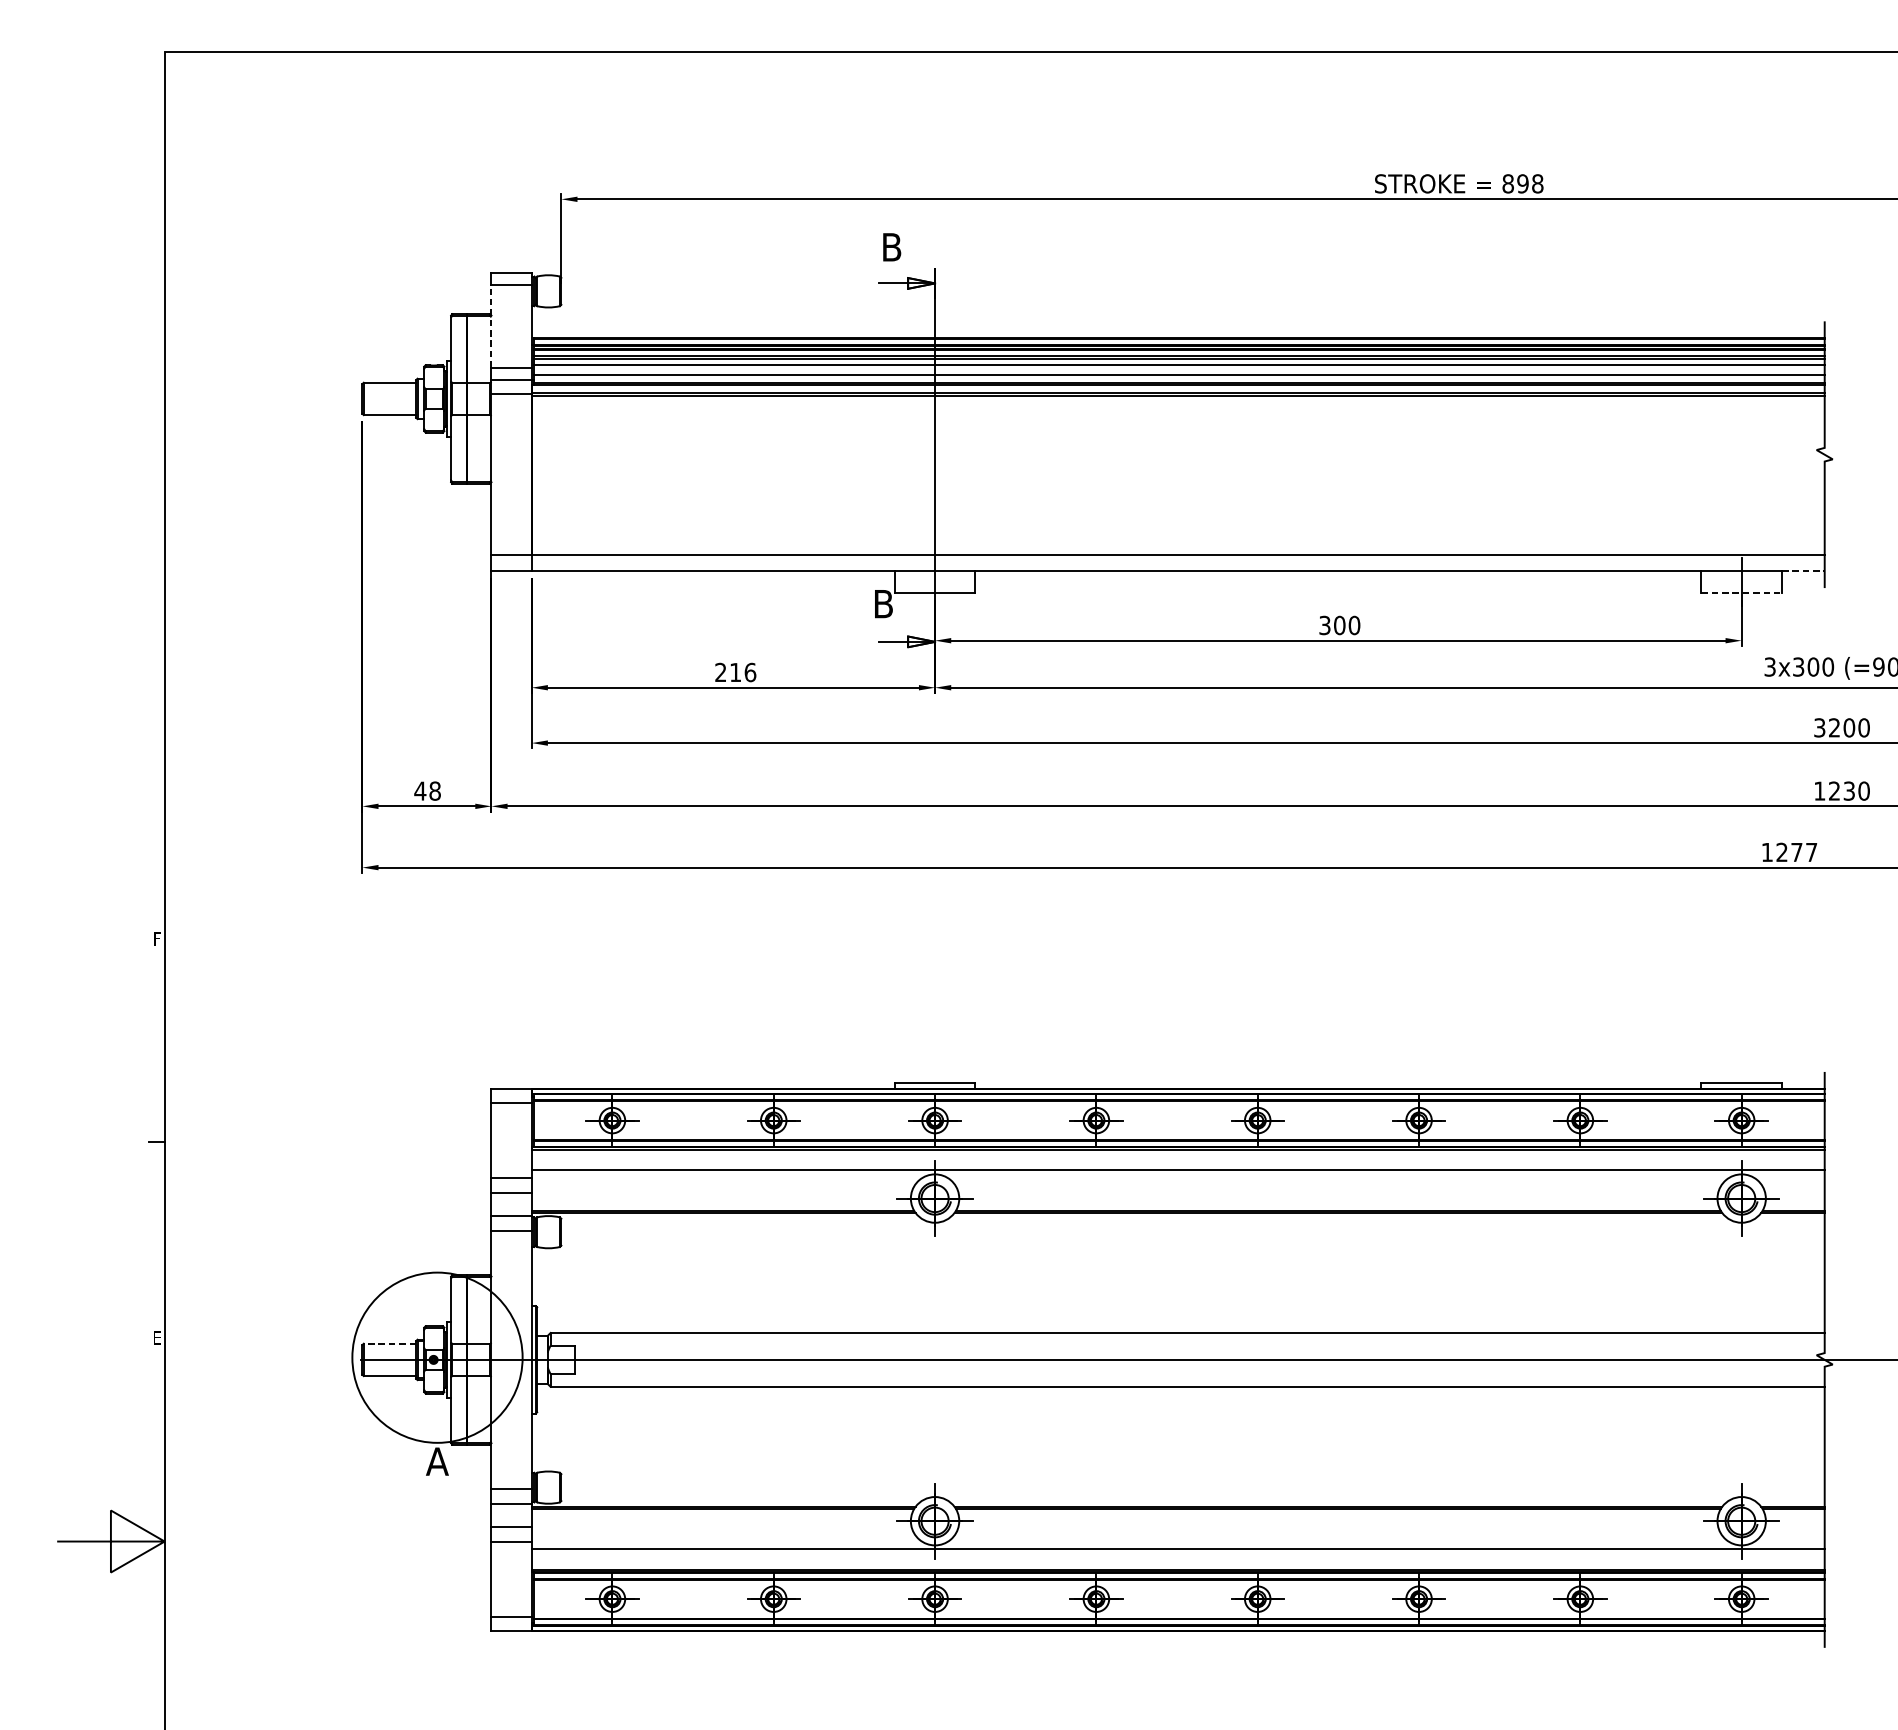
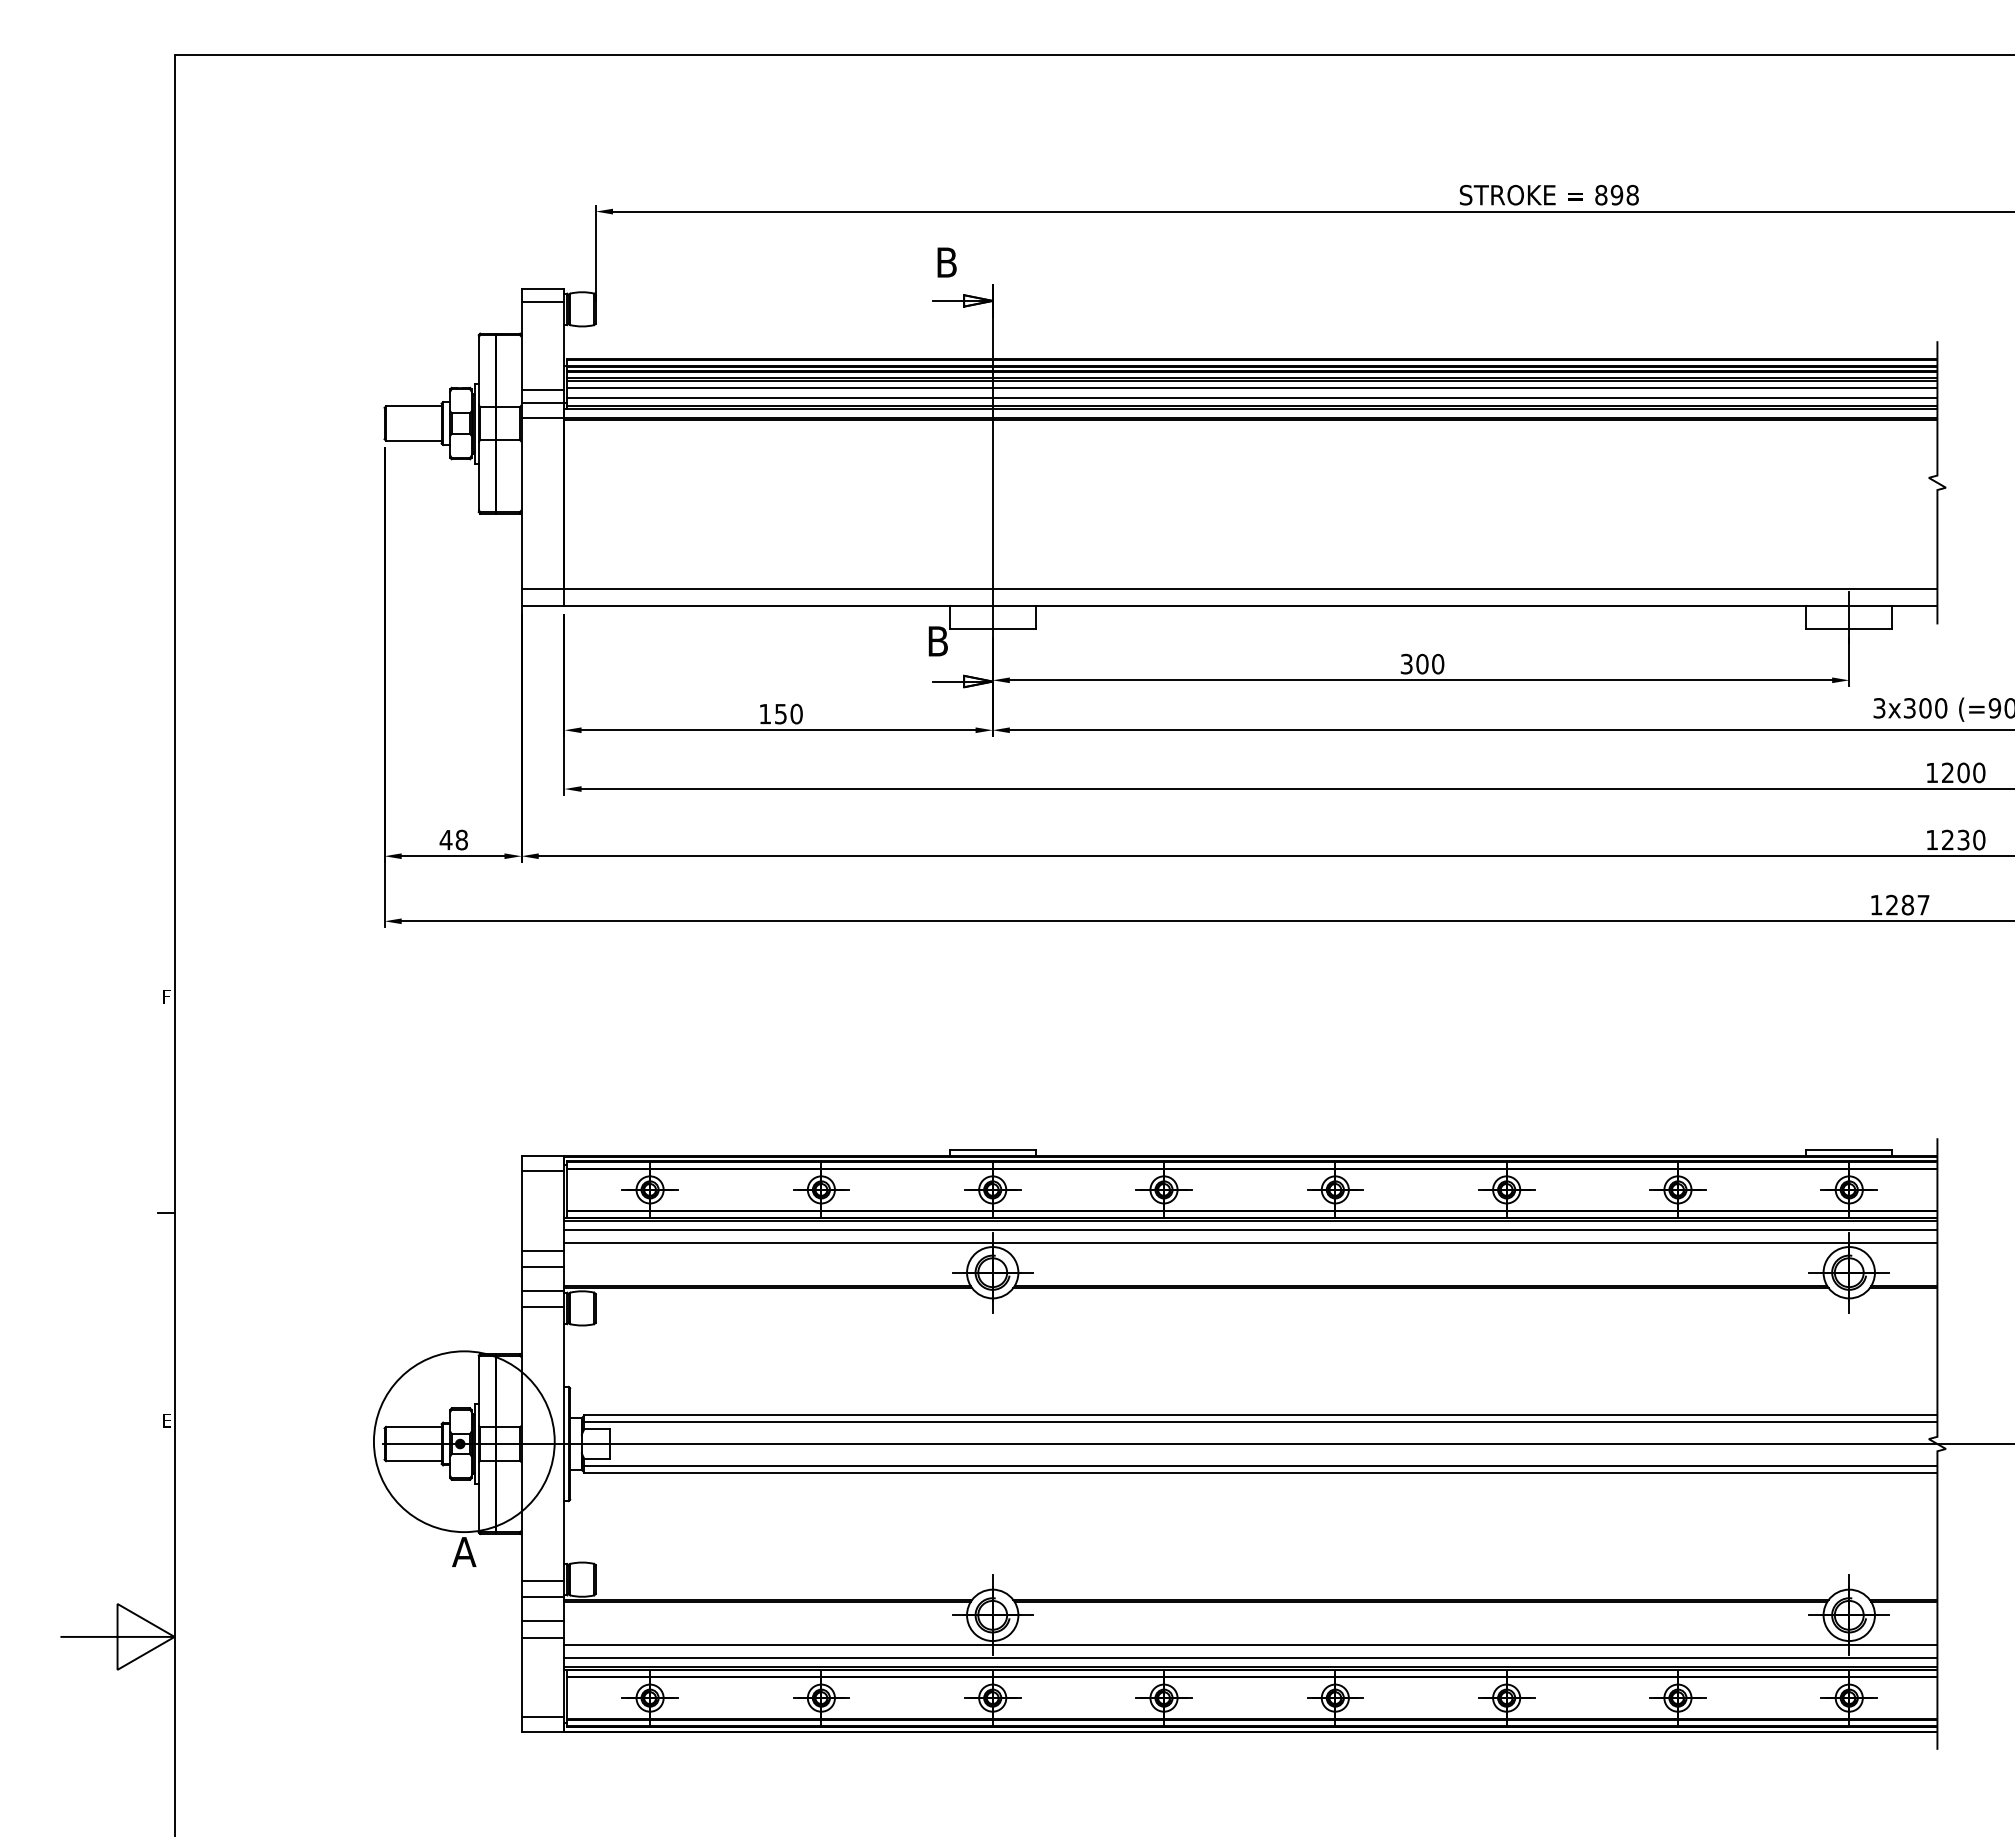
line: (491, 325) -> (521, 345), dashed -> solid
line: (1803, 571) -> (1914, 606), dashed -> solid
line: (1741, 592) -> (1849, 629), dashed -> solid
text: (735, 671) -> (780, 713), 216 -> 150
text: (1820, 727) -> (1932, 772), 3200 -> 1200
text: (1796, 851) -> (1907, 904), 1277 -> 1287
line: (1177, 1157) -> (1250, 1229), added
line: (1187, 1339) -> (1260, 1422), added
line: (389, 1343) -> (413, 1426), dashed -> solid
line: (1187, 1380) -> (1260, 1465), added
line: (1177, 1561) -> (1250, 1658), added

